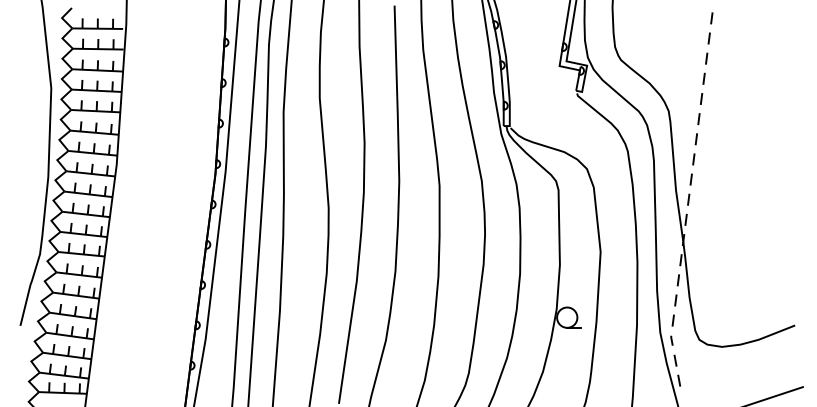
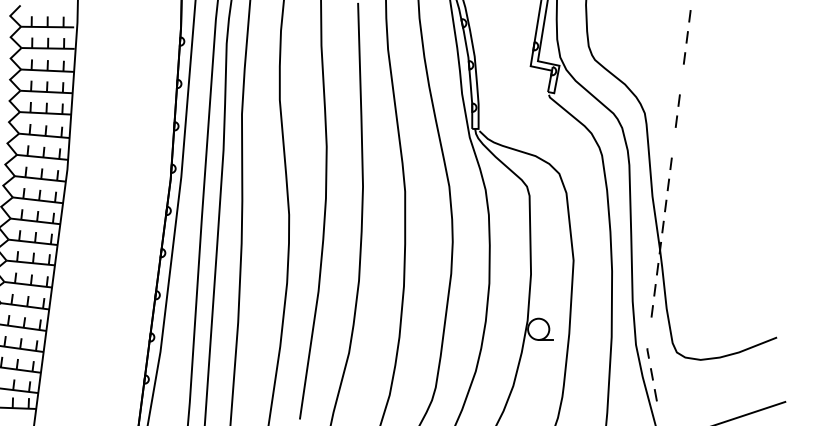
line: (703, 78) -> (681, 79), removed
line: (695, 139) -> (672, 142), removed
line: (672, 320) -> (648, 332), removed

